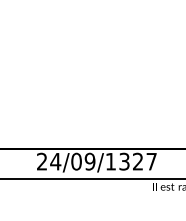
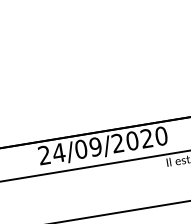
text: (131, 161) -> (139, 139), 24/09/1327 -> 24/09/2020

